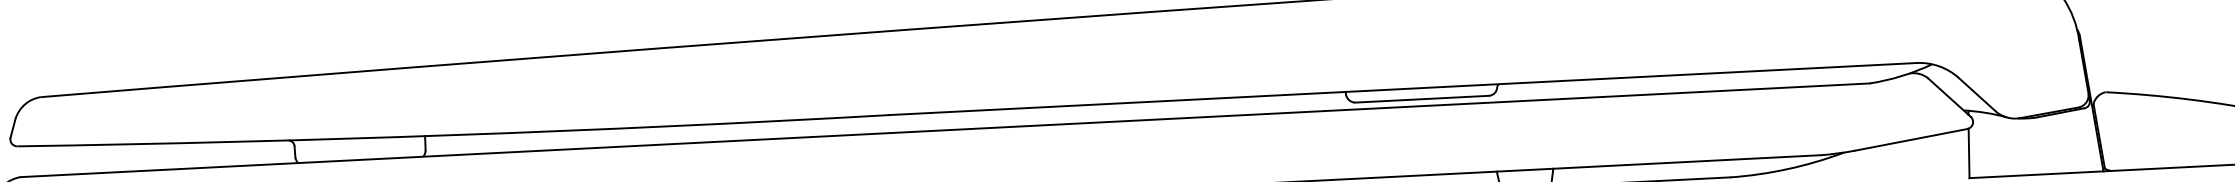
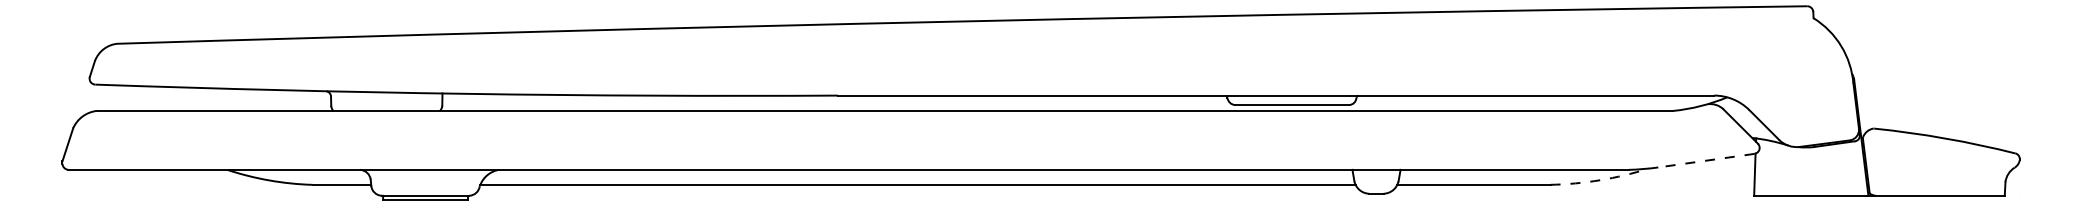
line: (1911, 139) -> (1706, 160), solid -> dashed
arc: (1788, 169) -> (1600, 180), solid -> dashed

